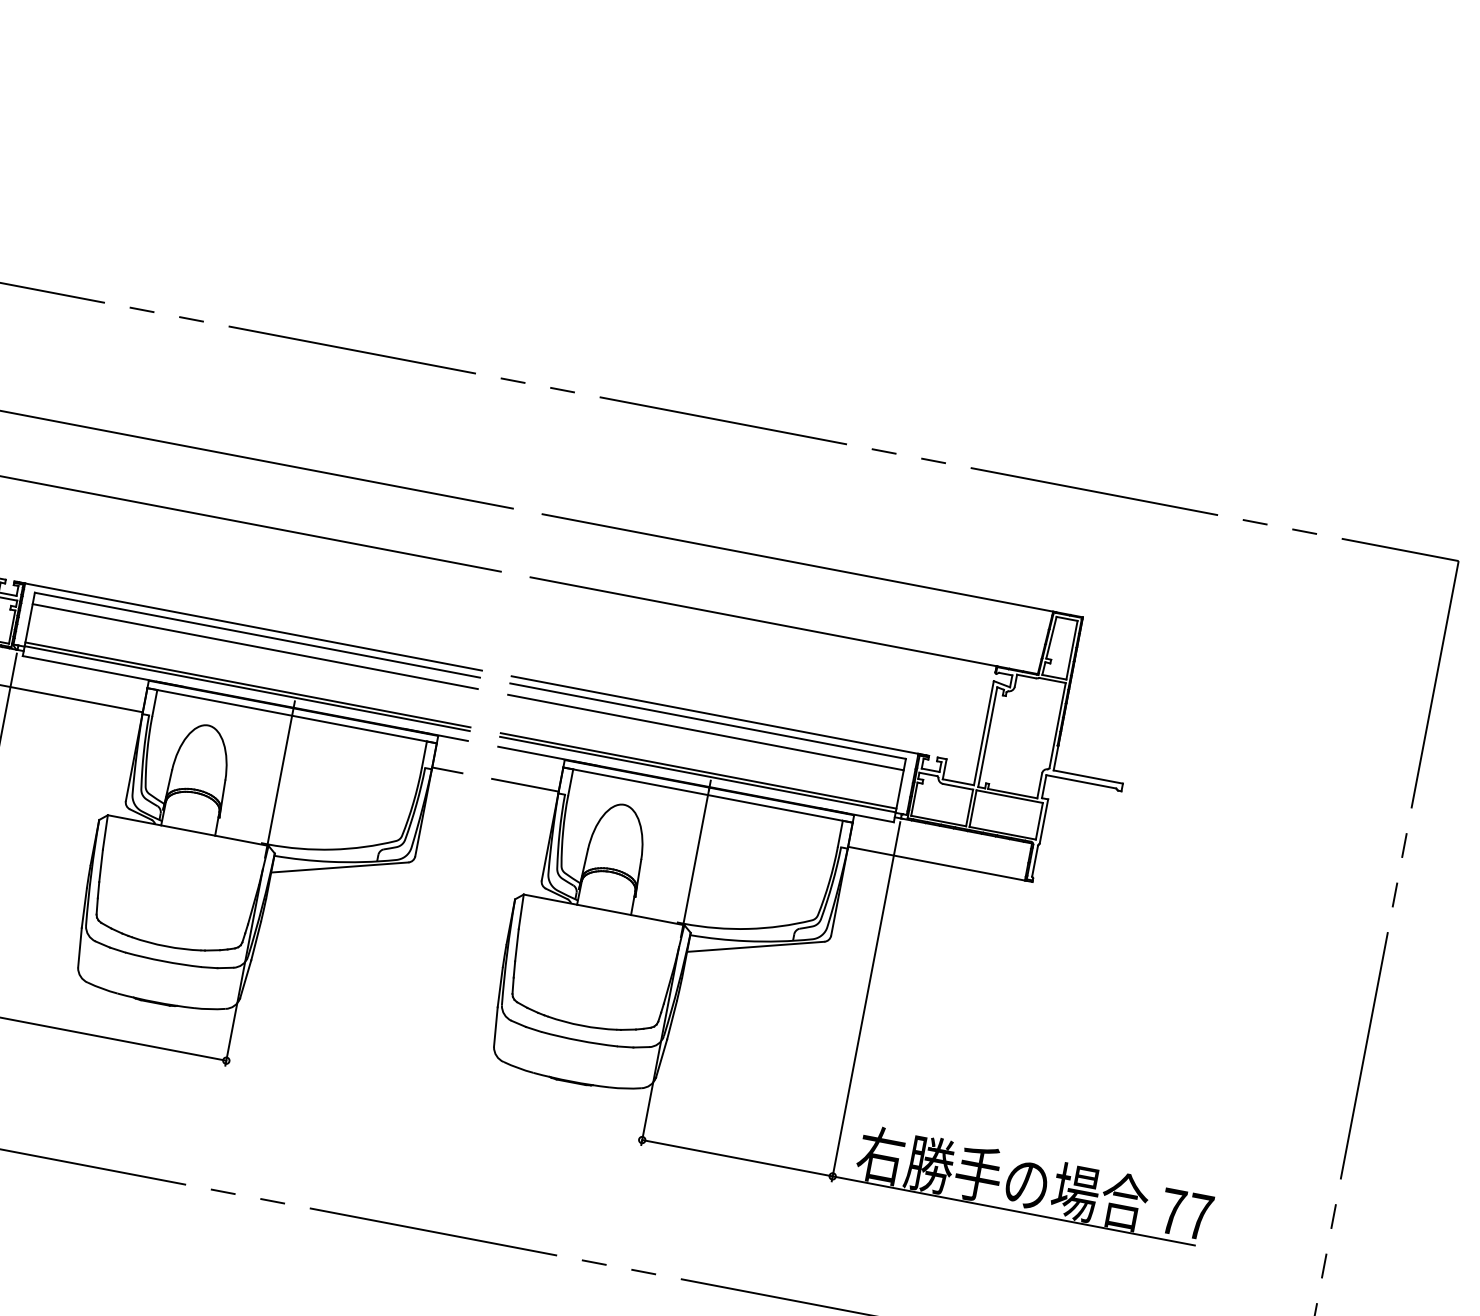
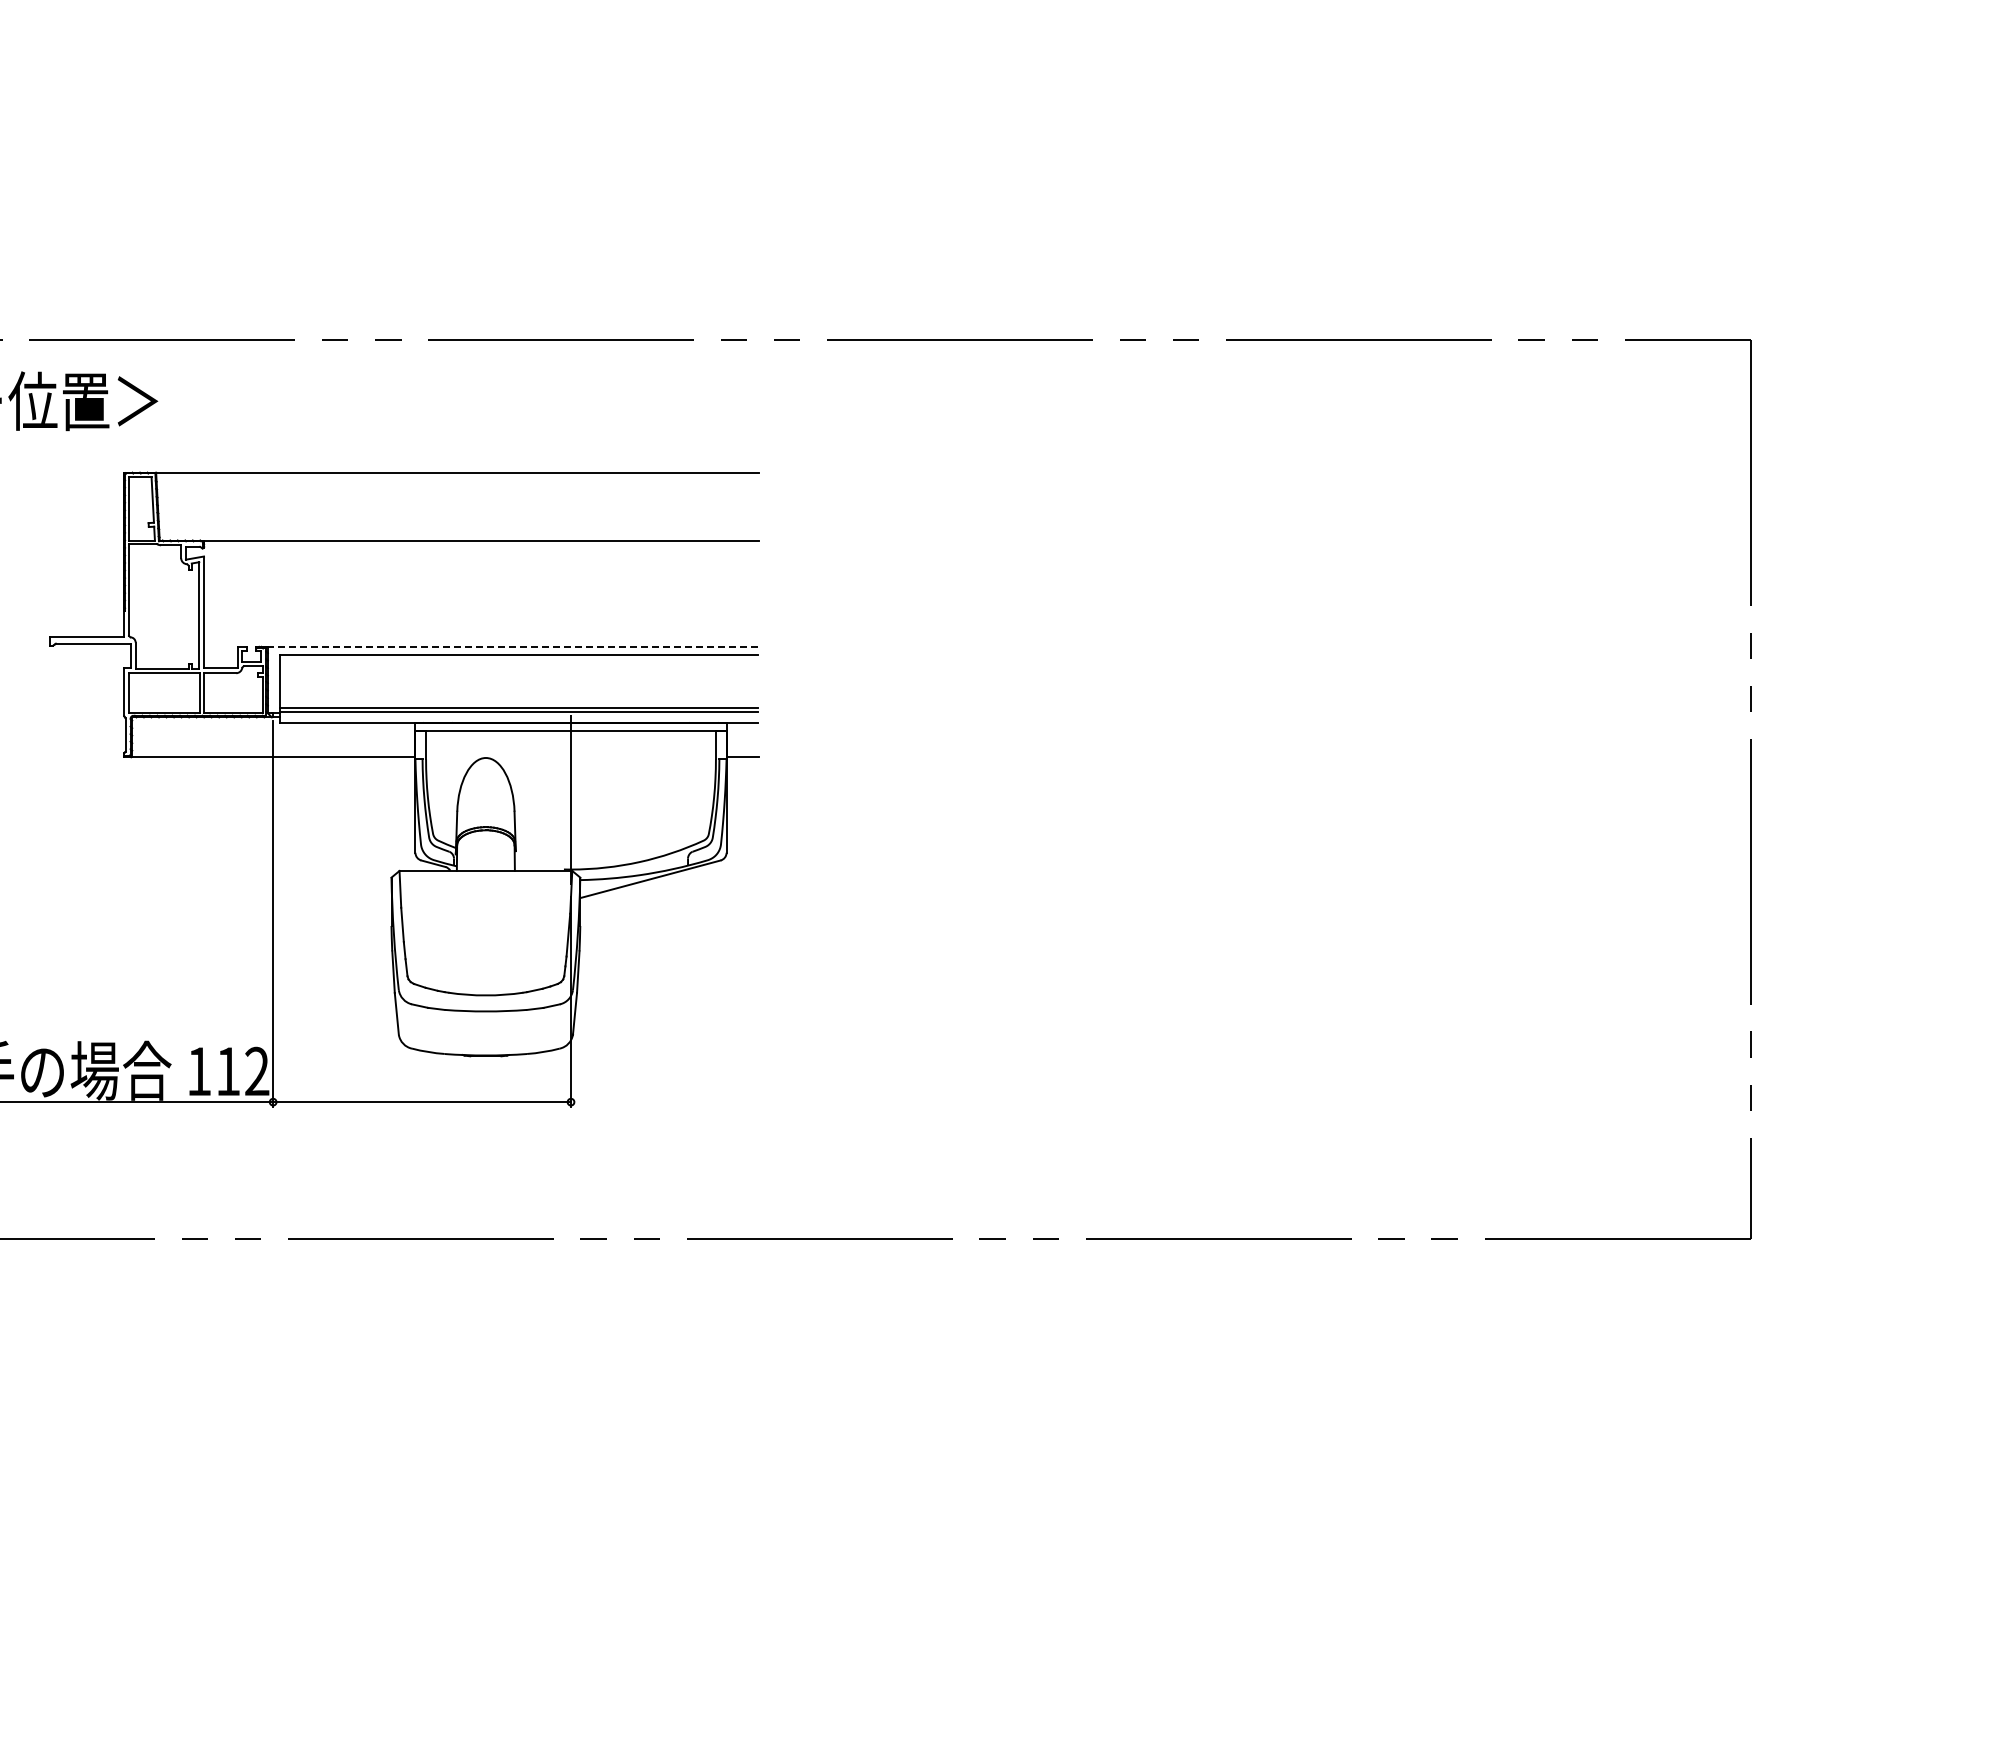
line: (253, 626) -> (513, 646), solid -> dashed
line: (254, 646) -> (518, 666), removed
part: (872, 882) -> (1206, 789), removed

